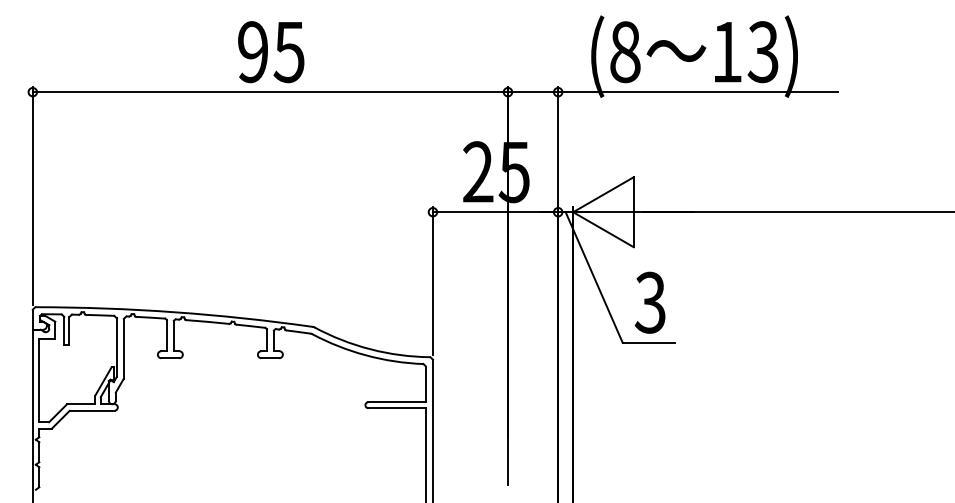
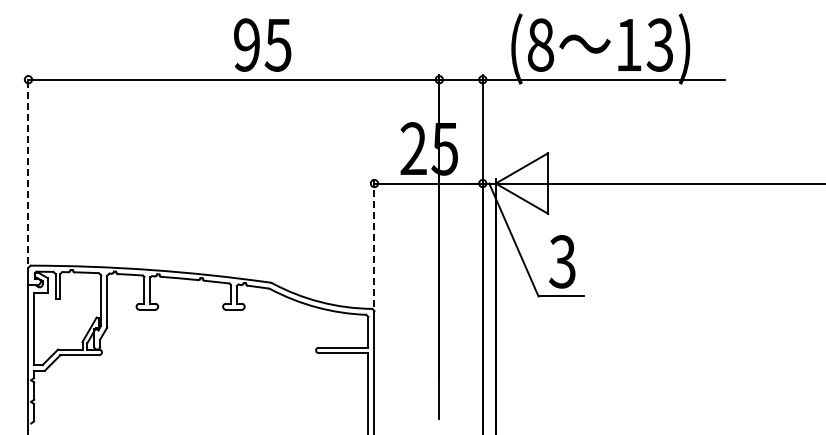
text: (271, 51) -> (262, 44), moved
line: (32, 194) -> (28, 168), solid -> dashed
line: (432, 280) -> (374, 242), solid -> dashed

